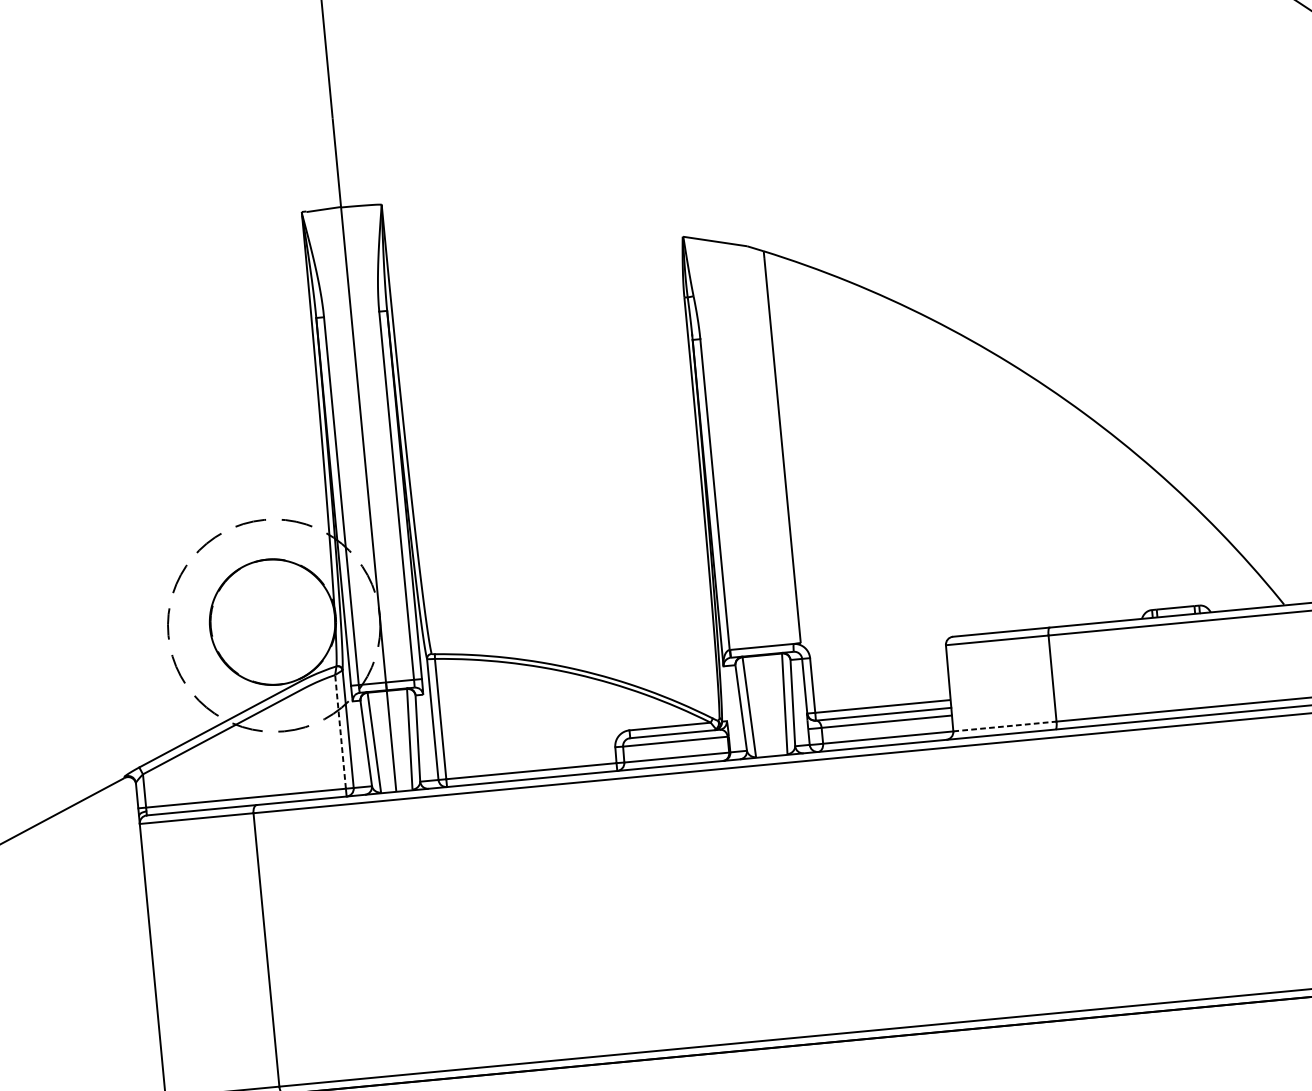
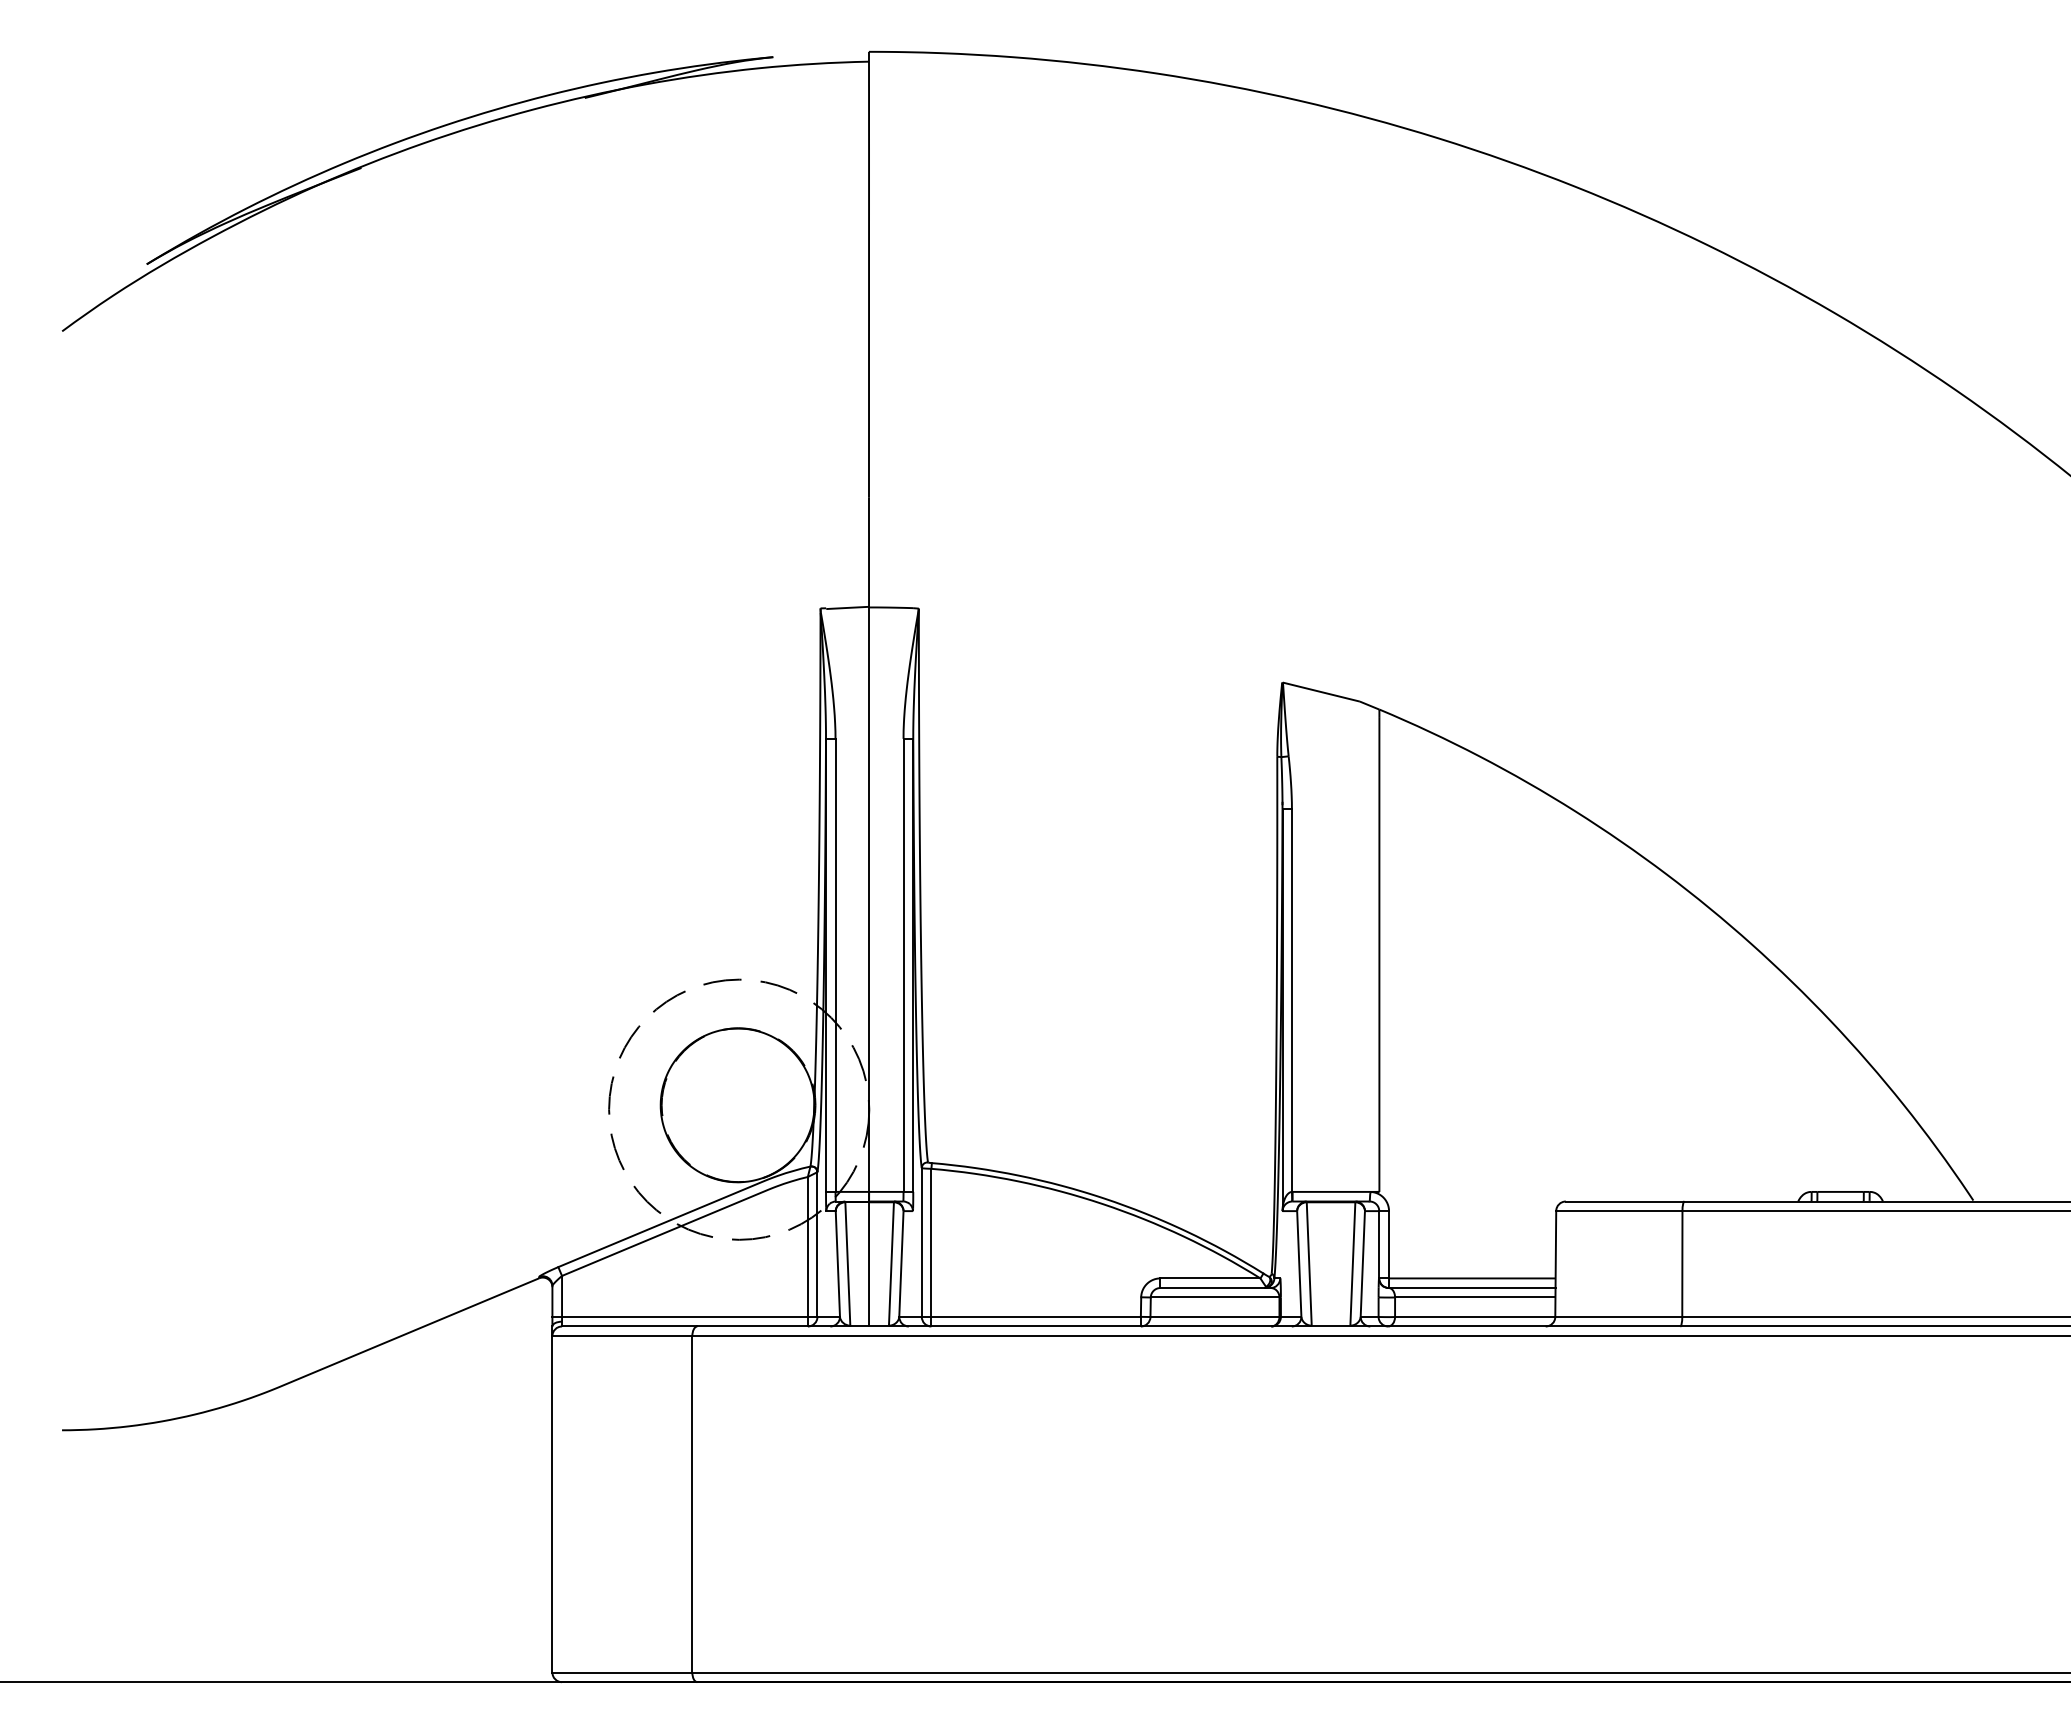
line: (1005, 726) -> (1619, 1316), dashed -> solid
line: (340, 731) -> (807, 1246), dashed -> solid

